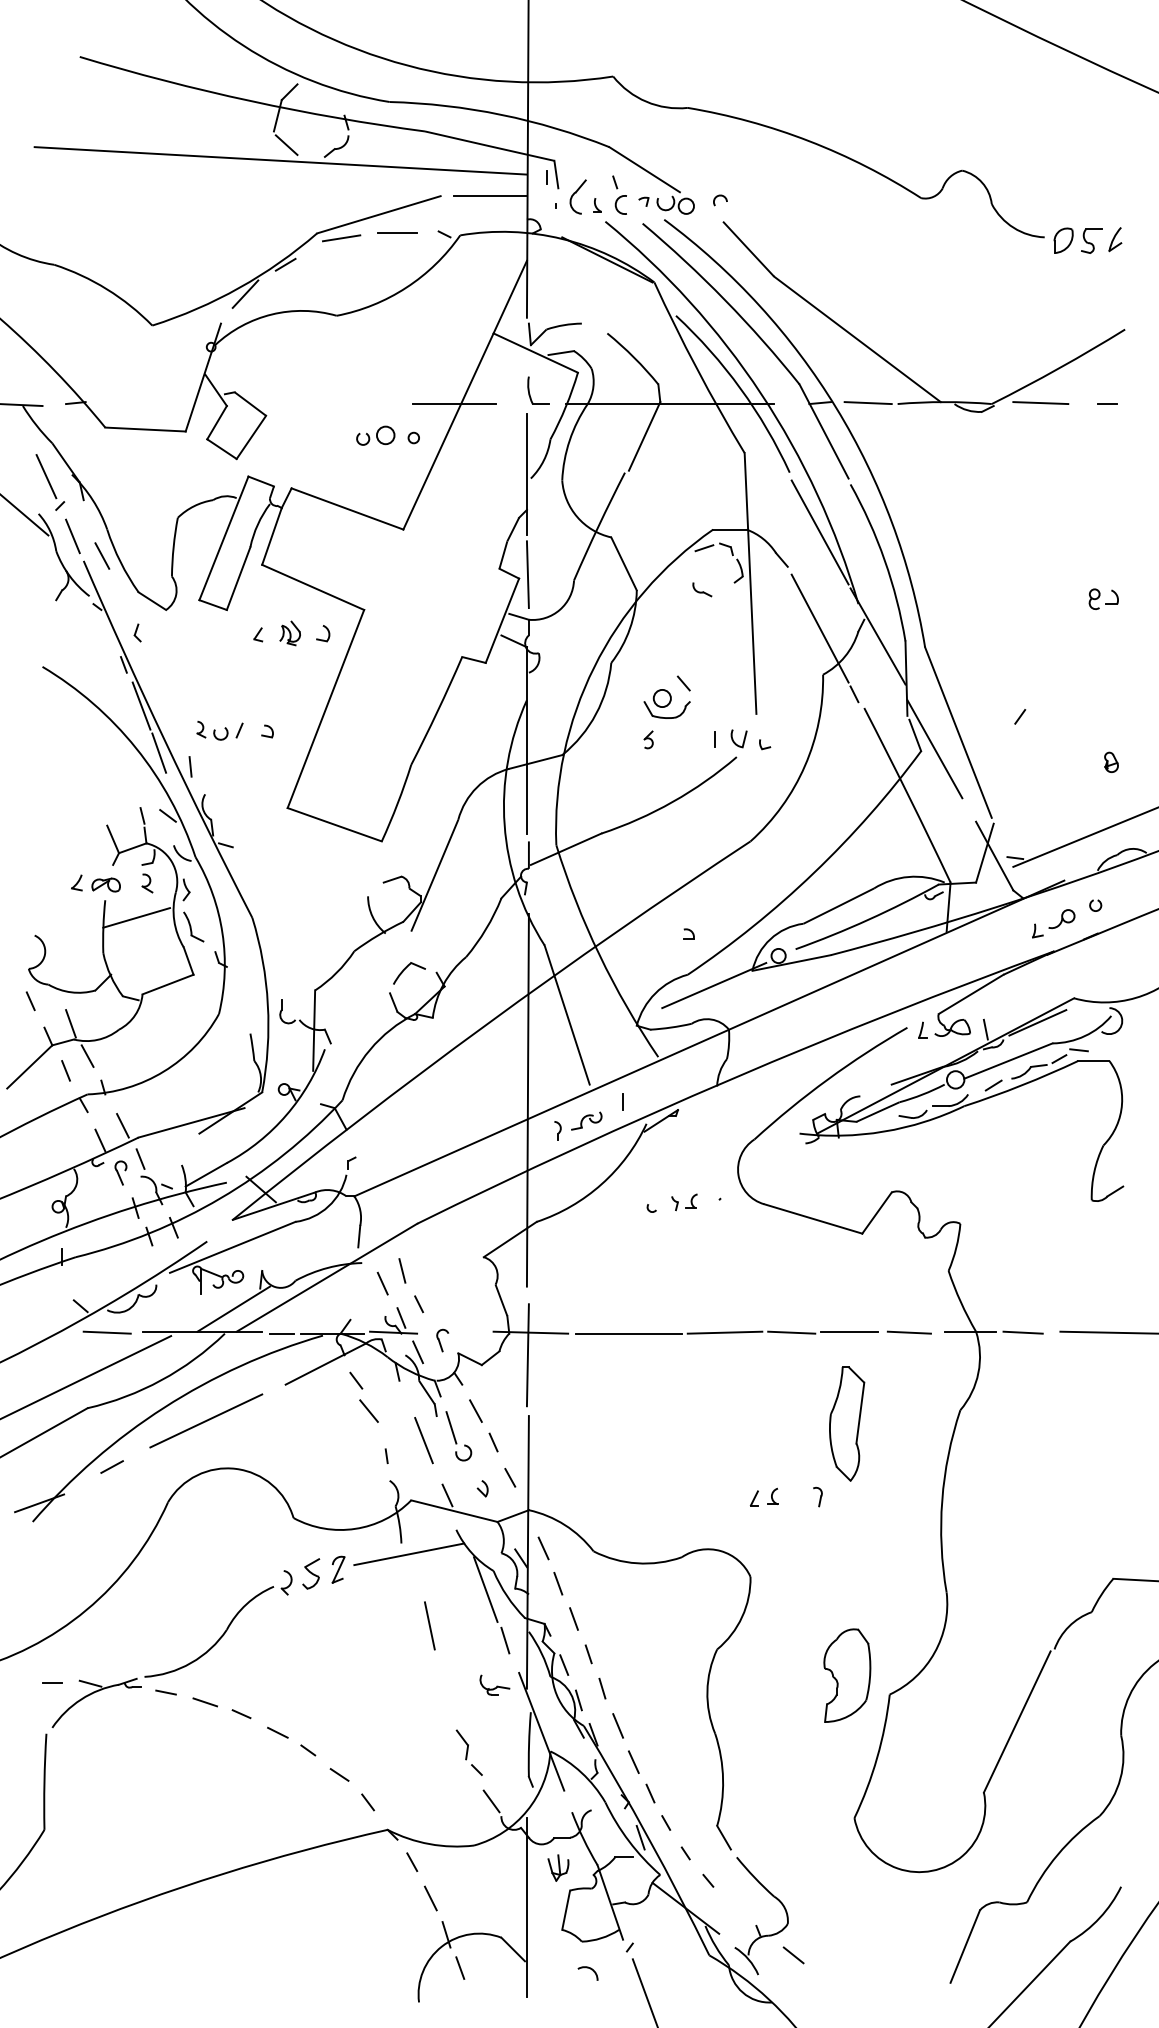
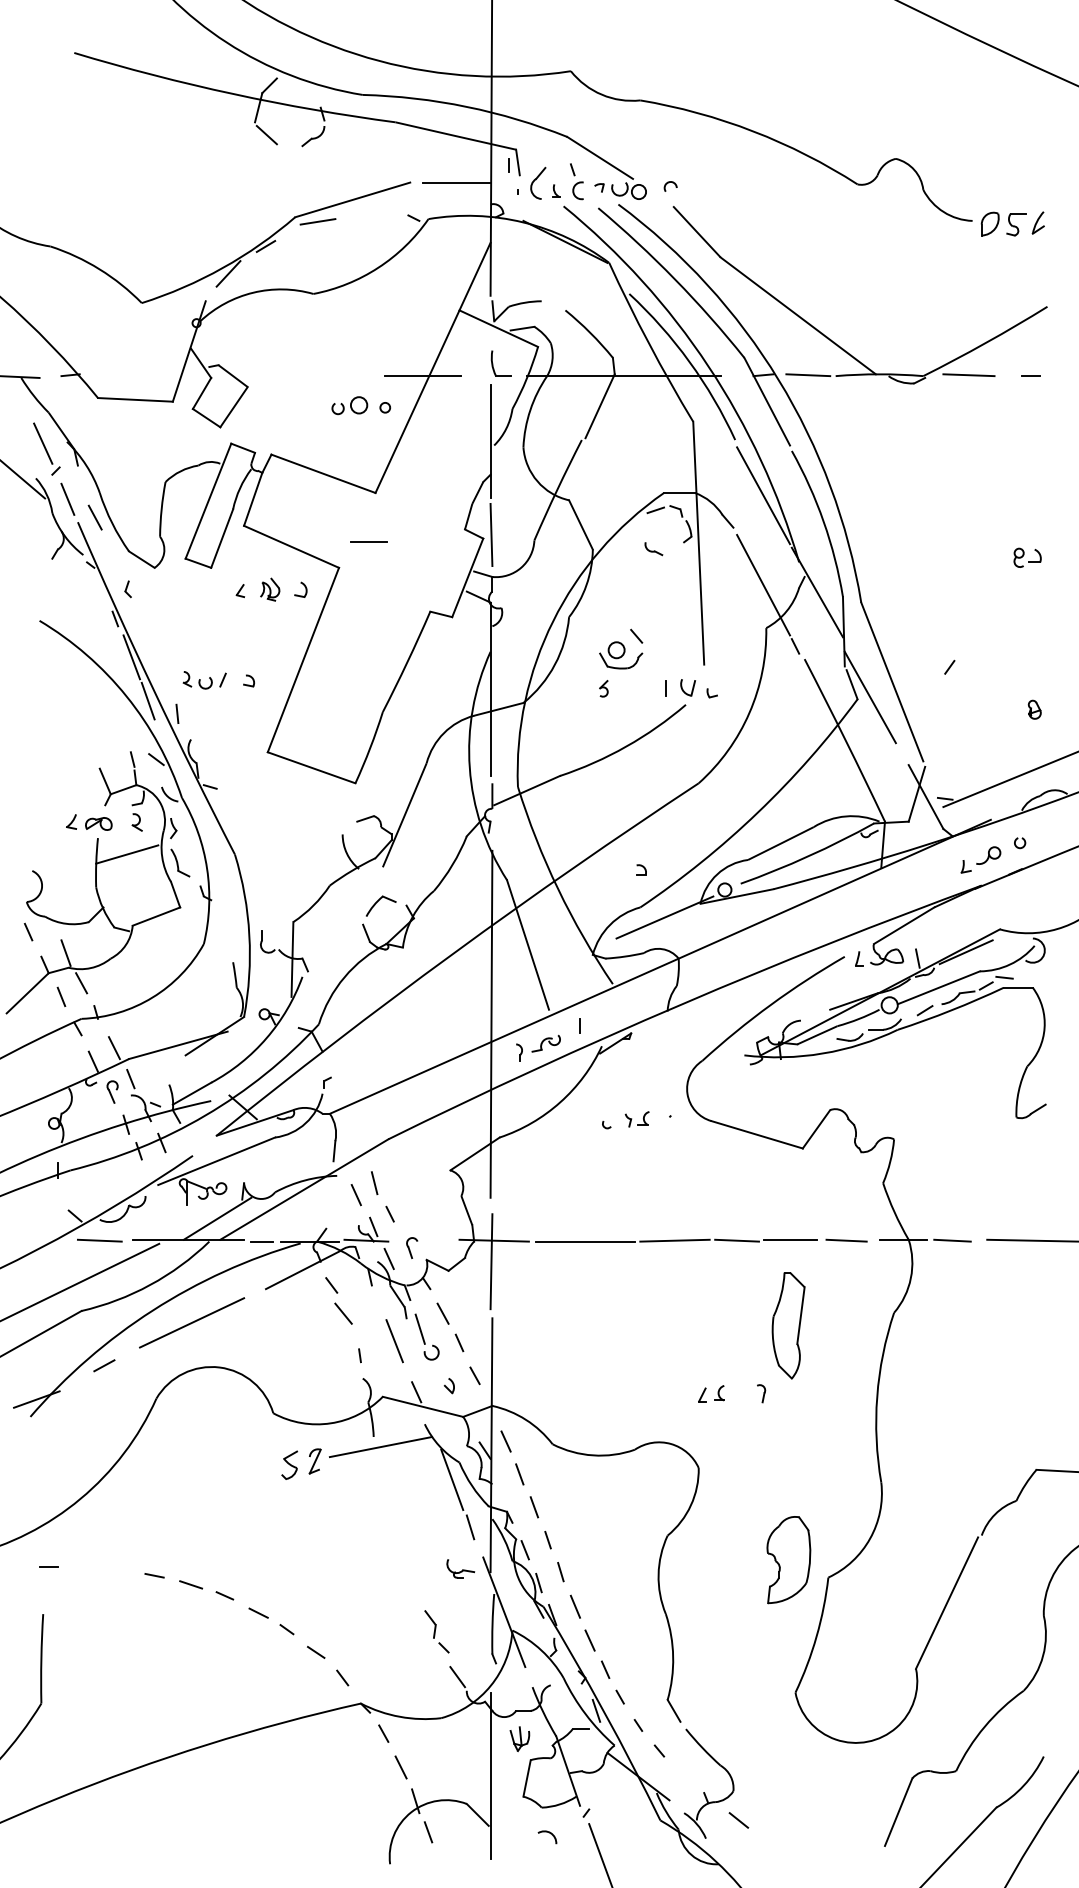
line: (280, 160) -> (261, 149), removed
line: (397, 232) -> (369, 541), moved
line: (429, 1625) -> (399, 1513), removed
part: (181, 1666) -> (168, 1551), removed

